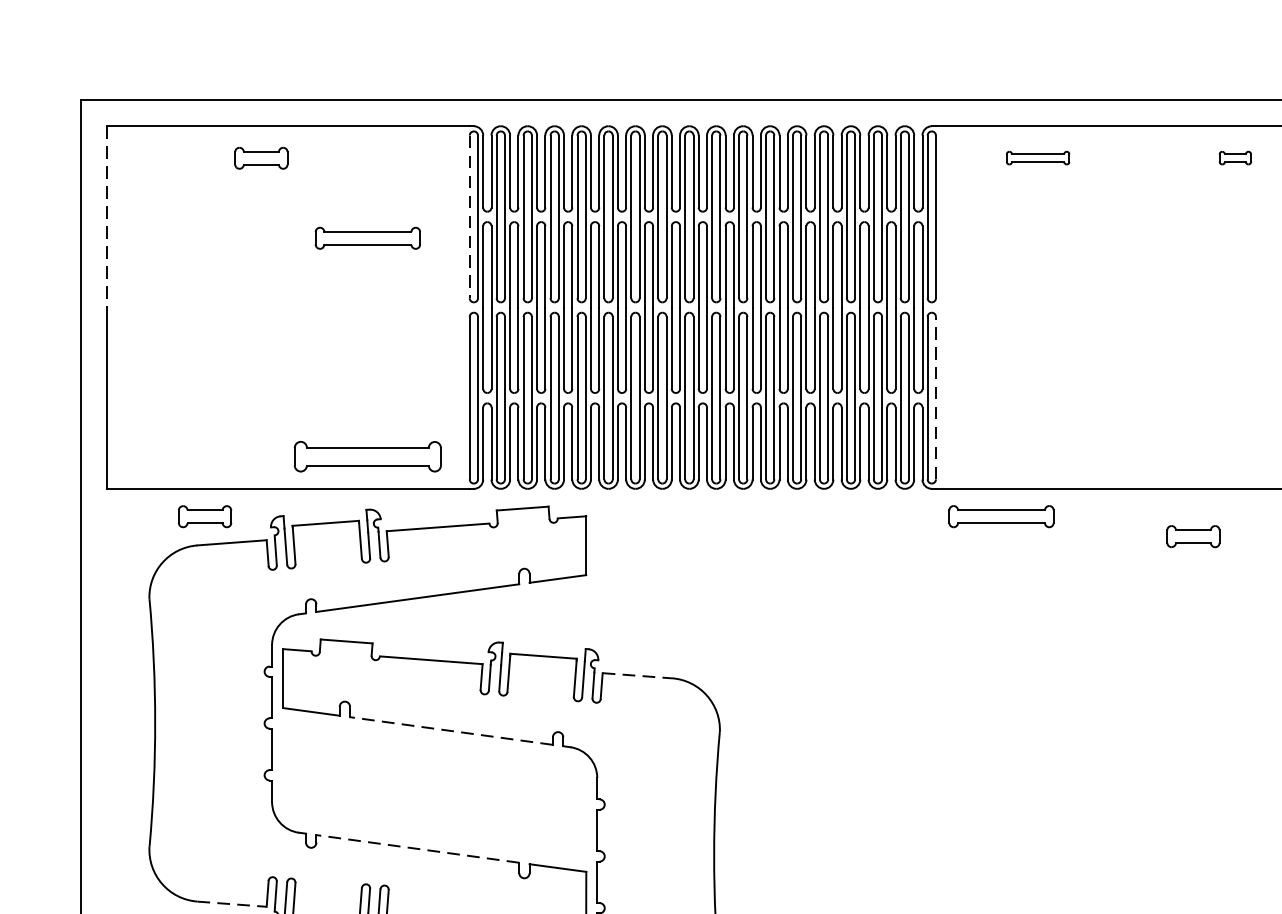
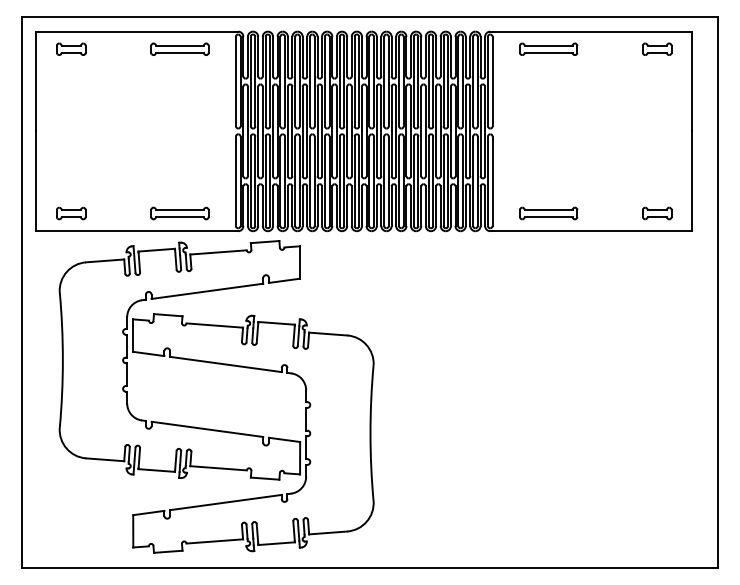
part: (261, 156) -> (71, 48), moved
part: (1037, 156) -> (548, 48), size x1.67
part: (1235, 156) -> (657, 48), size x1.67
line: (107, 216) -> (36, 81), dashed -> solid
line: (468, 216) -> (235, 81), dashed -> solid
part: (367, 236) -> (179, 48), moved
line: (935, 398) -> (492, 181), dashed -> solid
part: (367, 456) -> (179, 213), size x0.71
part: (205, 516) -> (71, 213), moved
part: (1001, 516) -> (548, 213), moved
part: (1193, 536) -> (657, 213), moved
line: (637, 676) -> (328, 334), dashed -> solid
line: (450, 731) -> (225, 364), dashed -> solid
line: (416, 849) -> (206, 429), dashed -> solid
line: (232, 903) -> (105, 459), dashed -> solid

